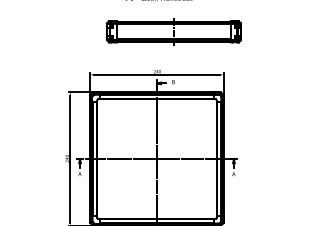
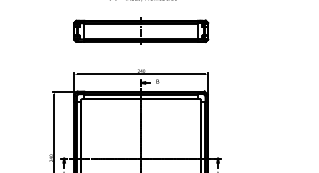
part: (173, 31) -> (140, 31), moved

